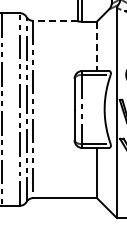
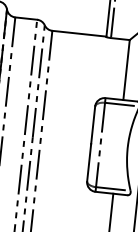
line: (54, 20) -> (78, 33), dashed -> solid
line: (96, 46) -> (125, 70), dashed -> solid

